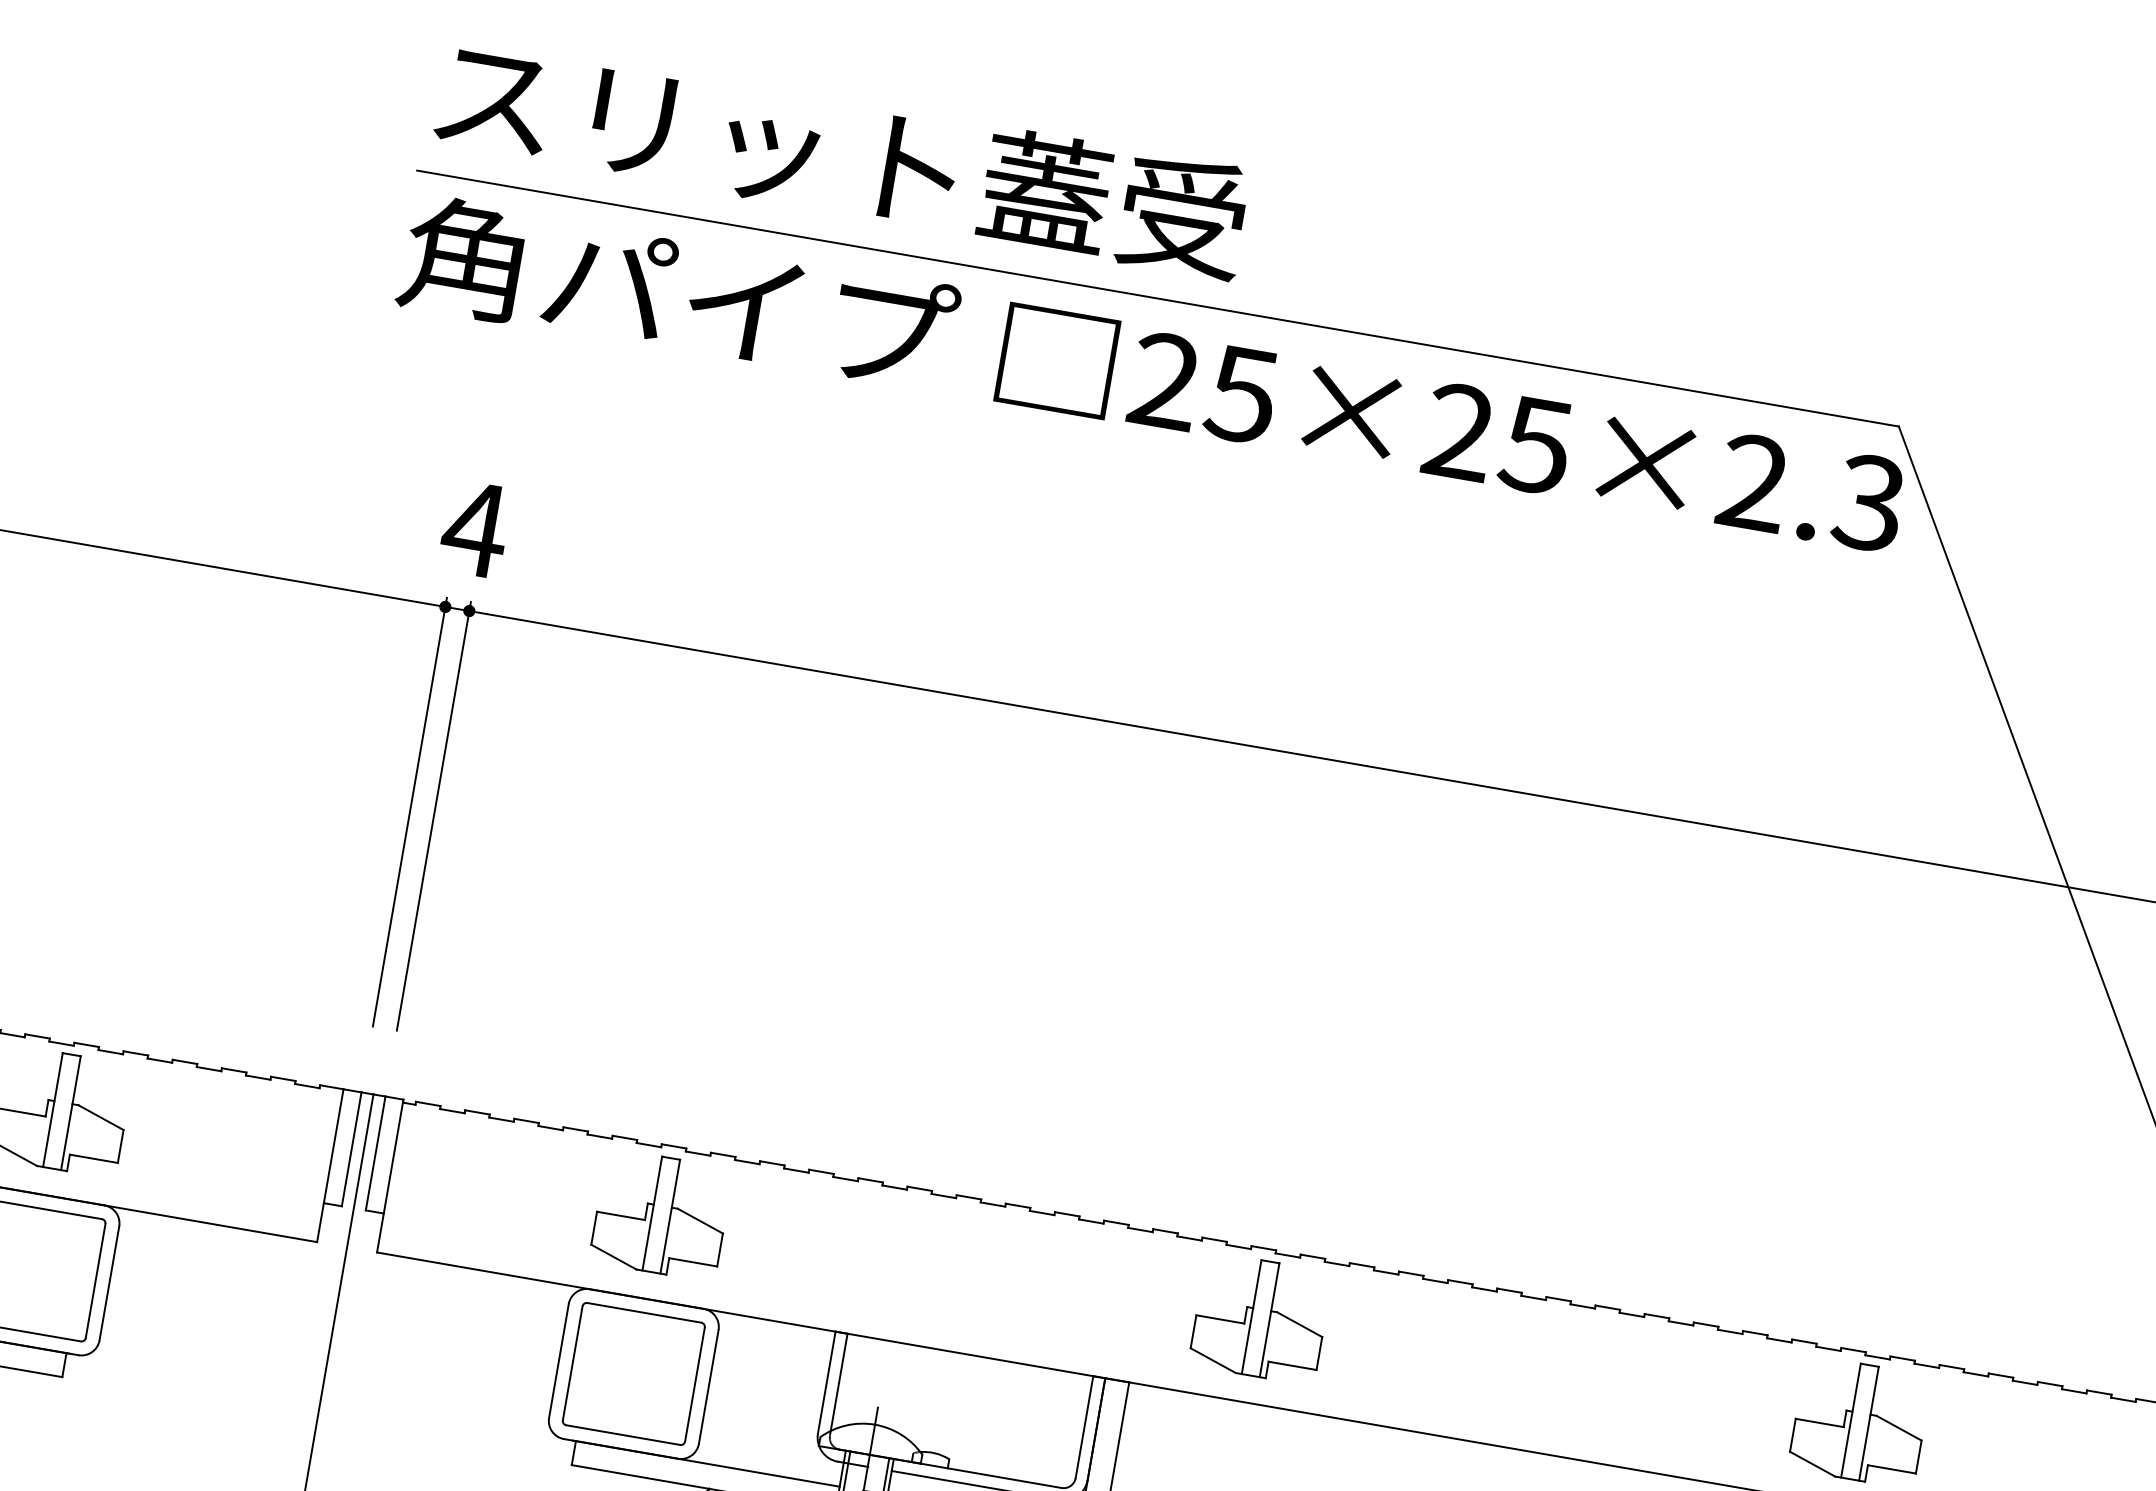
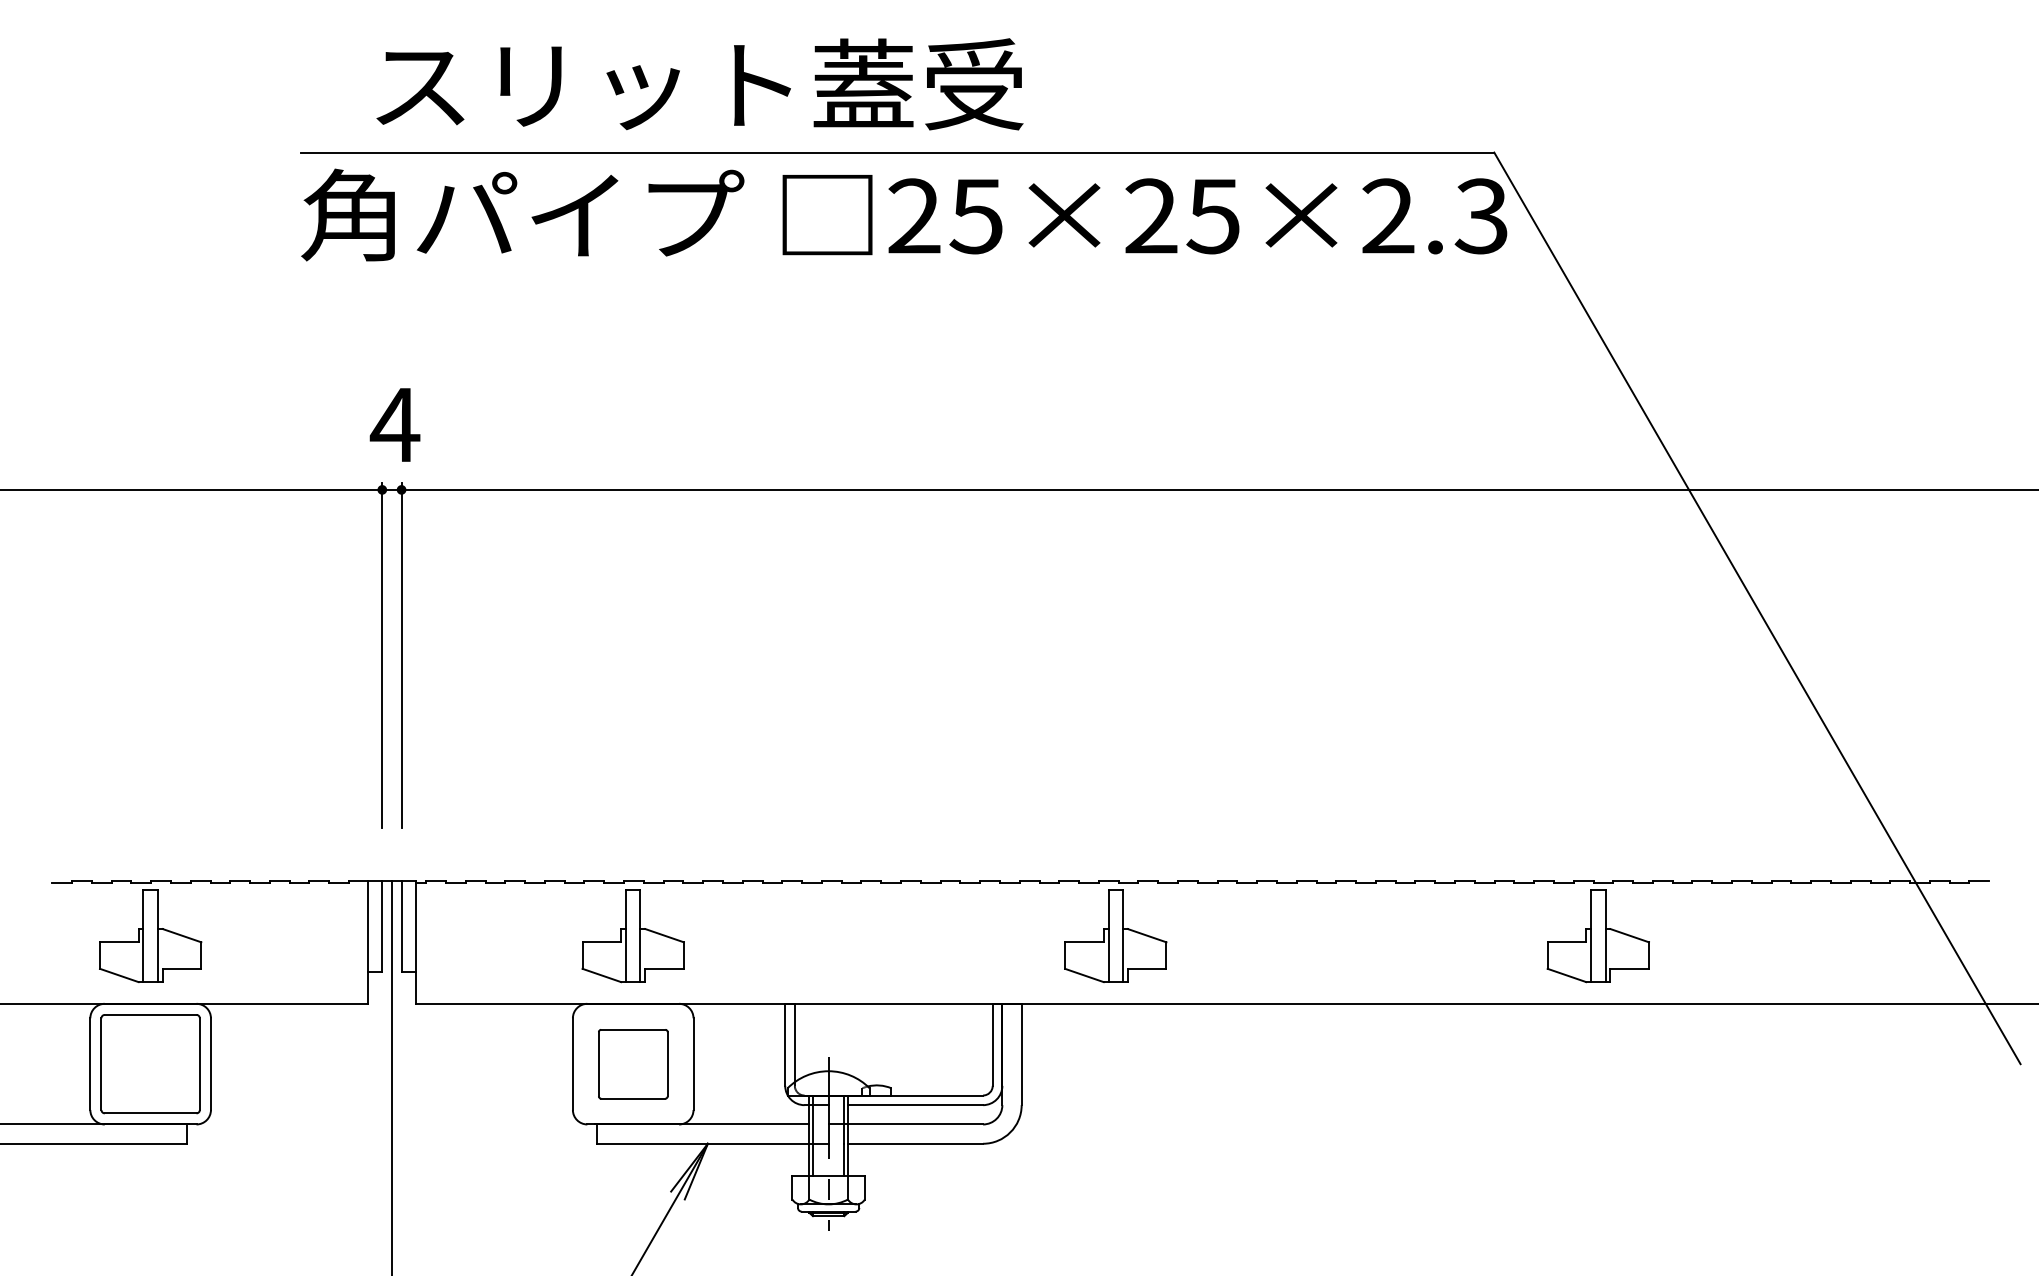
text: (841, 156) -> (699, 84), moved
part: (634, 1374) -> (633, 1064), size x0.7

